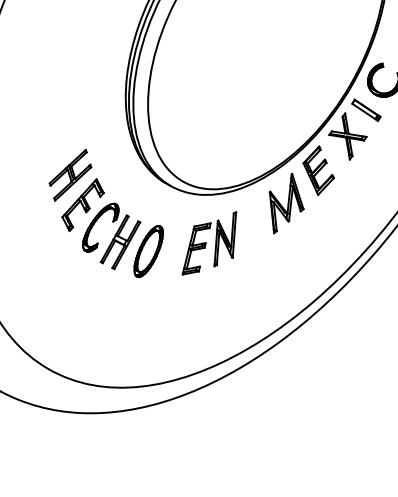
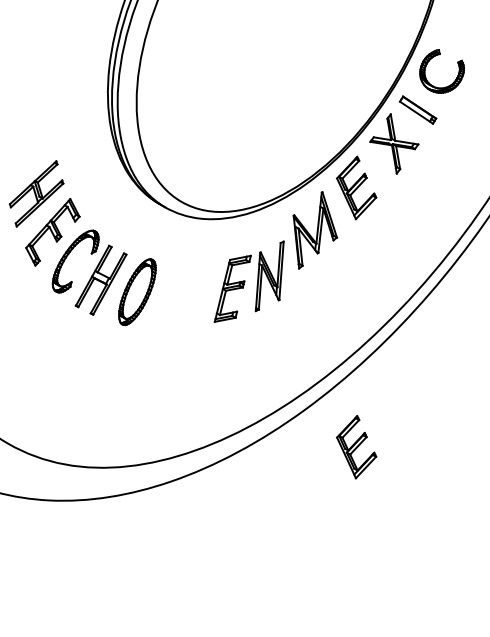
part: (209, 243) -> (249, 281), moved
part: (318, 371) -> (356, 446), added

